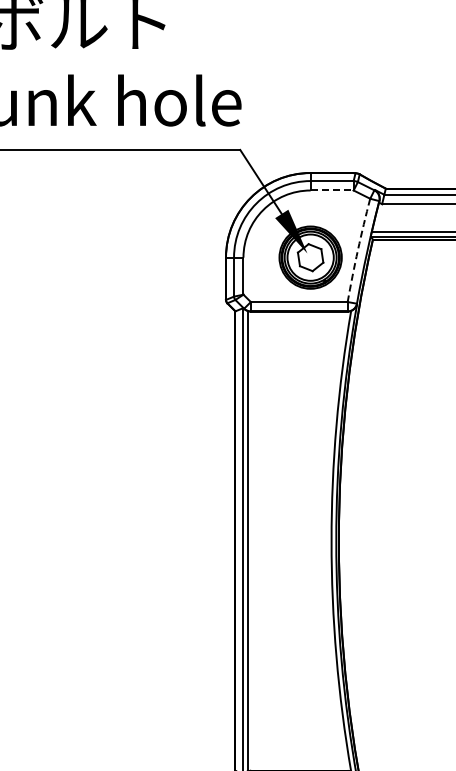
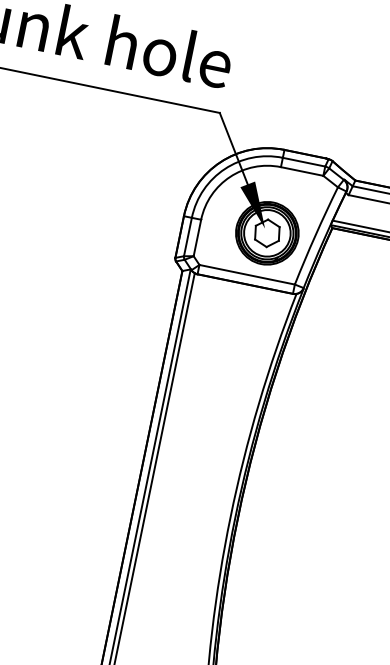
line: (332, 190) -> (302, 171), dashed -> solid
arc: (357, 250) -> (314, 235), dashed -> solid

